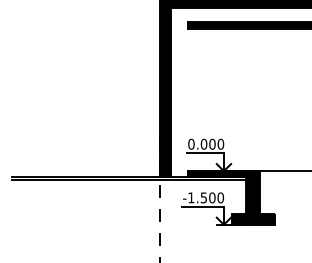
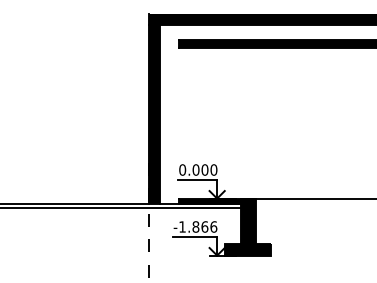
text: (211, 197) -> (204, 226), -1.500 -> -1.866

